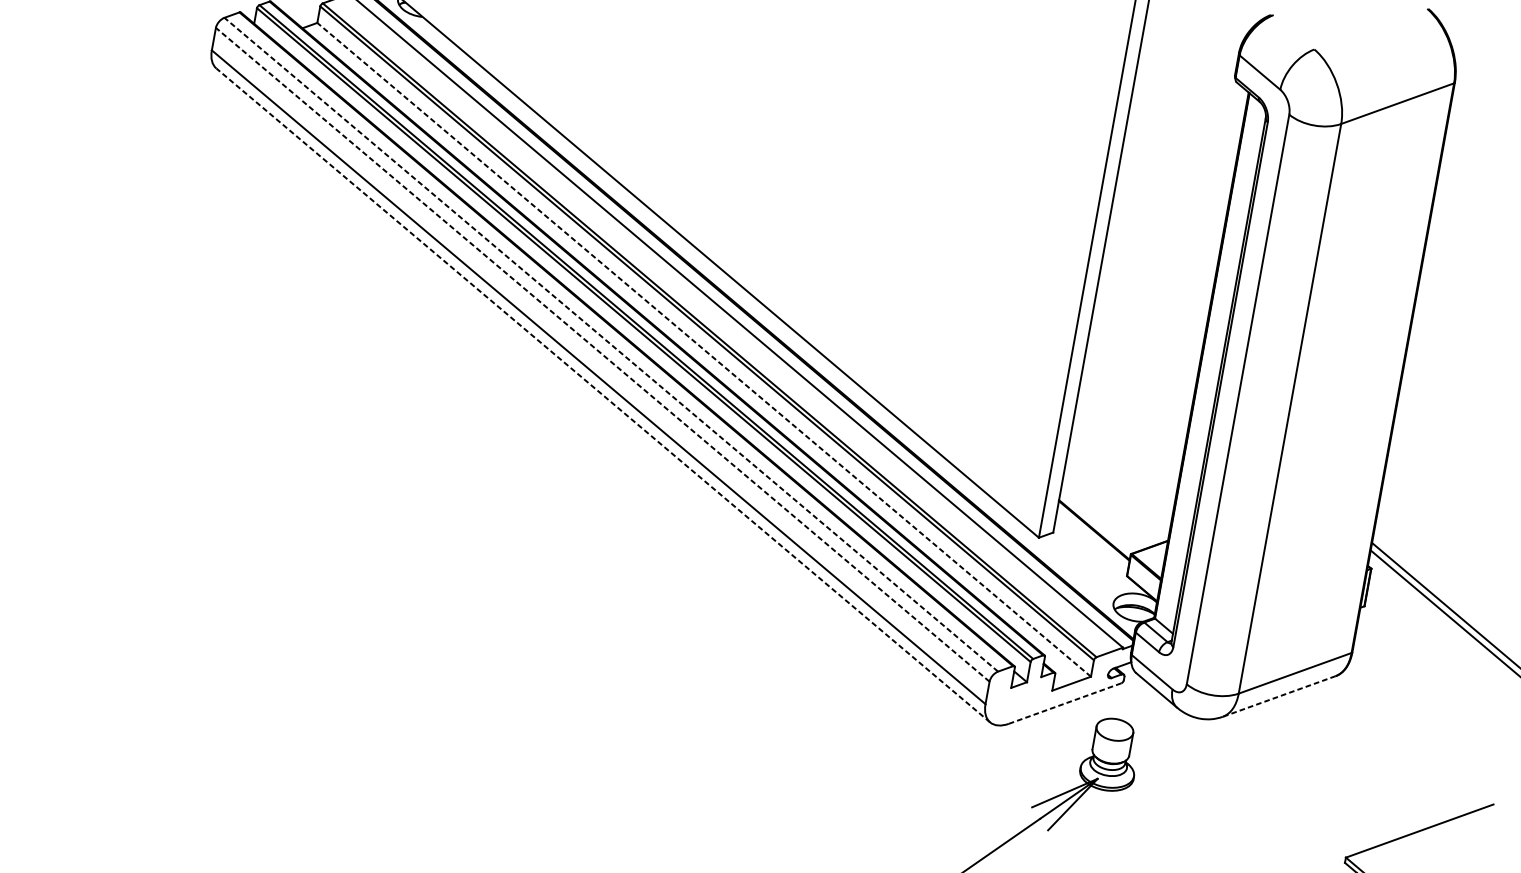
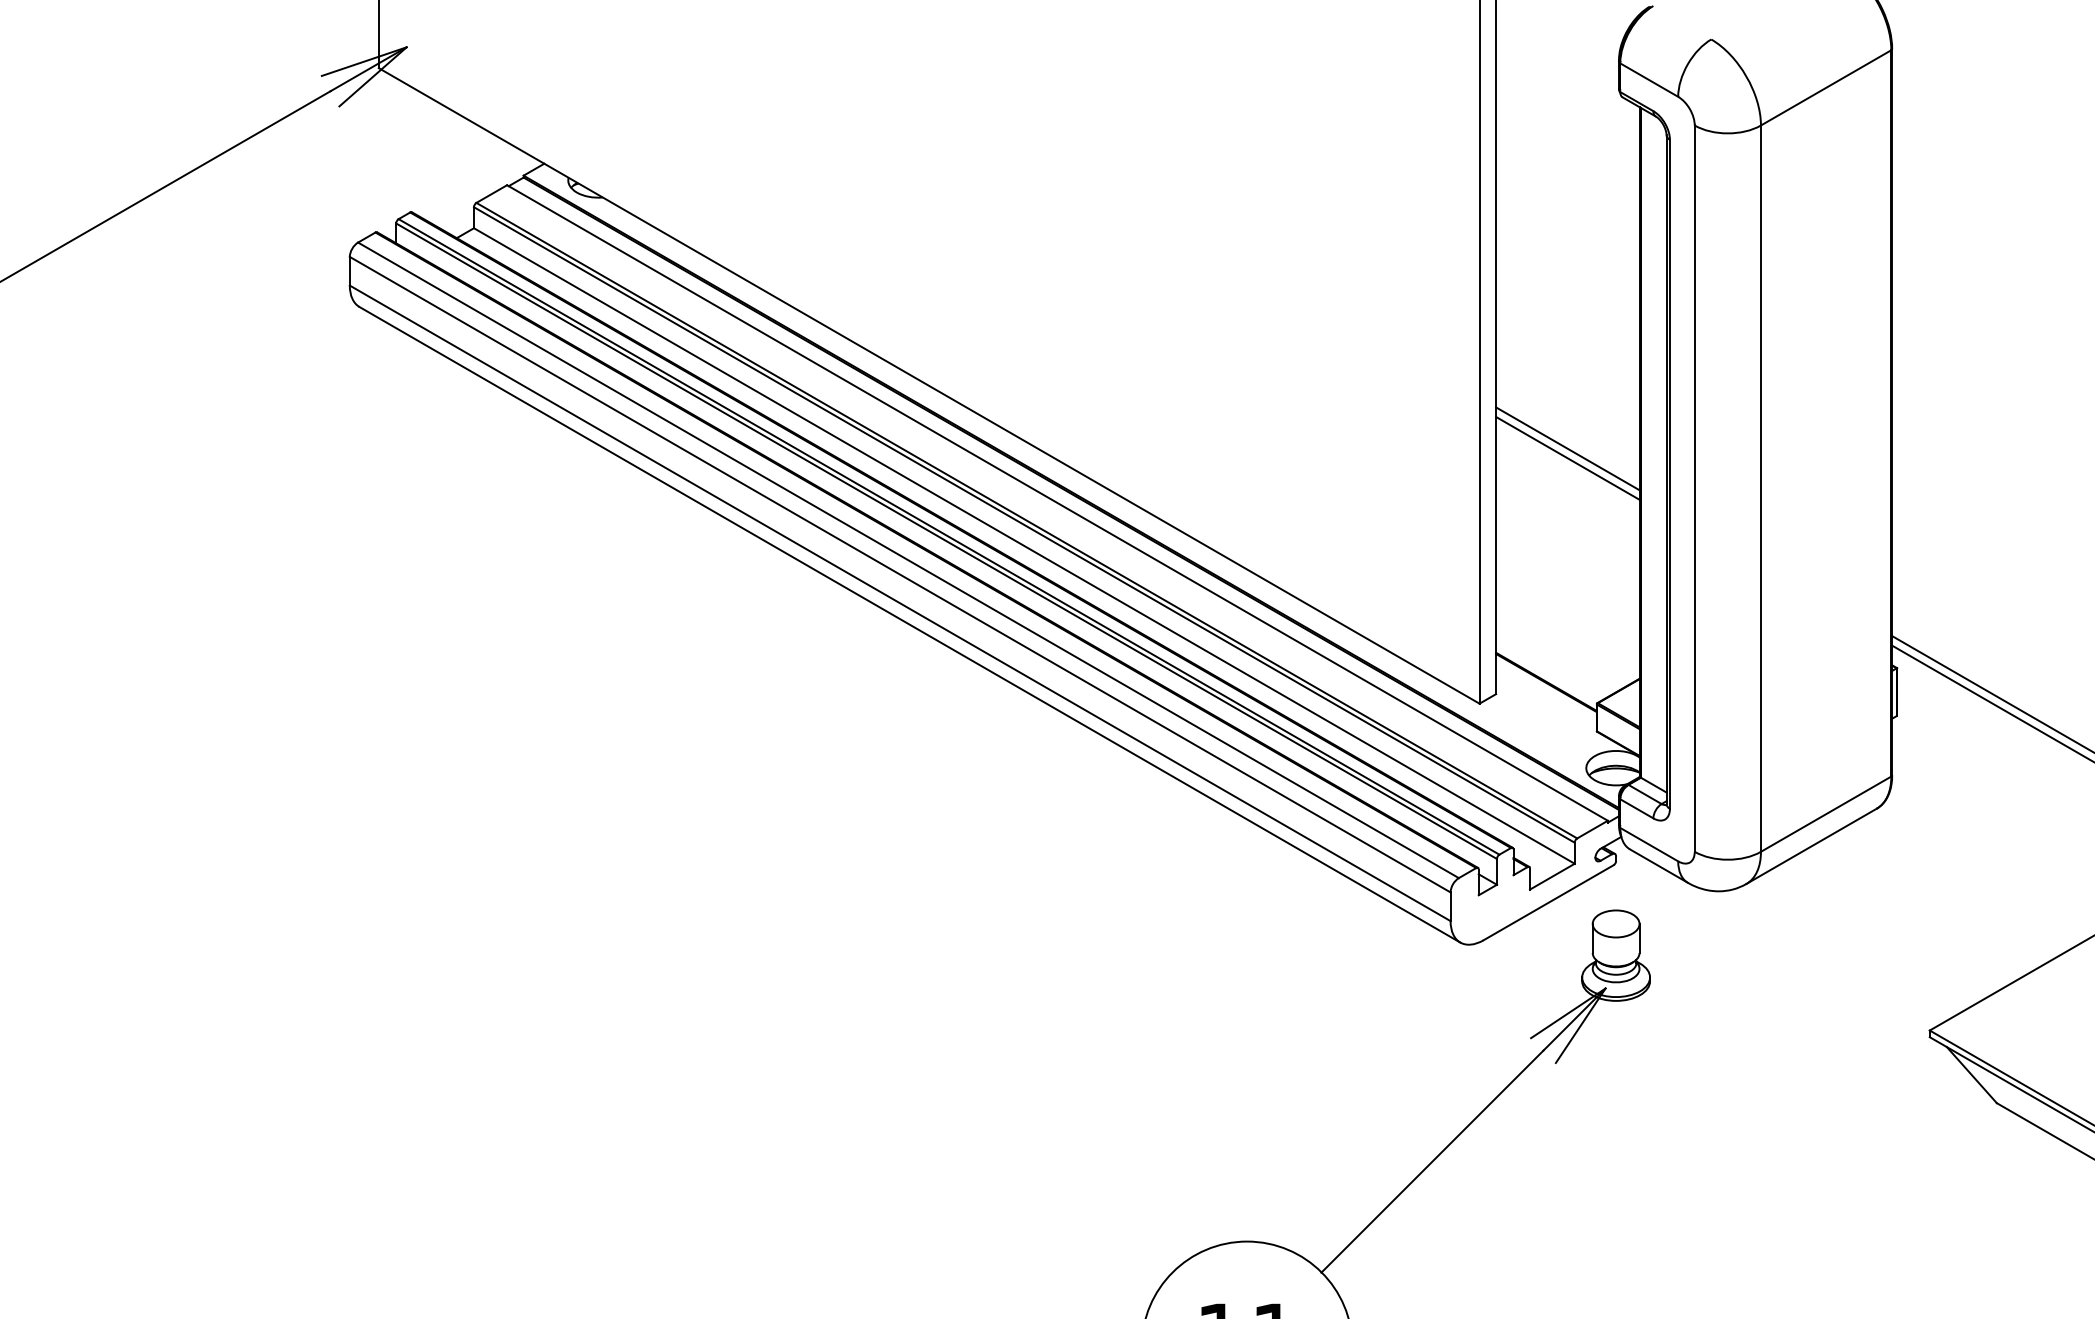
line: (611, 344) -> (908, 560), dashed -> solid
line: (704, 350) -> (1024, 546), dashed -> solid
line: (1143, 350) -> (1567, 448), added
line: (603, 354) -> (900, 574), dashed -> solid
line: (1142, 357) -> (1567, 457), added
line: (603, 395) -> (909, 624), dashed -> solid
line: (1279, 696) -> (1811, 846), dashed -> solid
line: (1064, 703) -> (1548, 902), dashed -> solid

